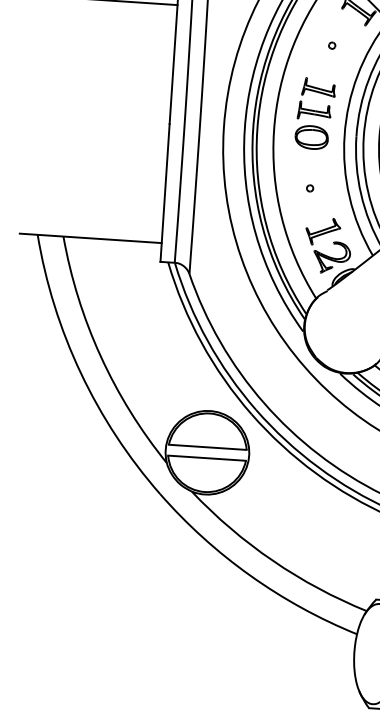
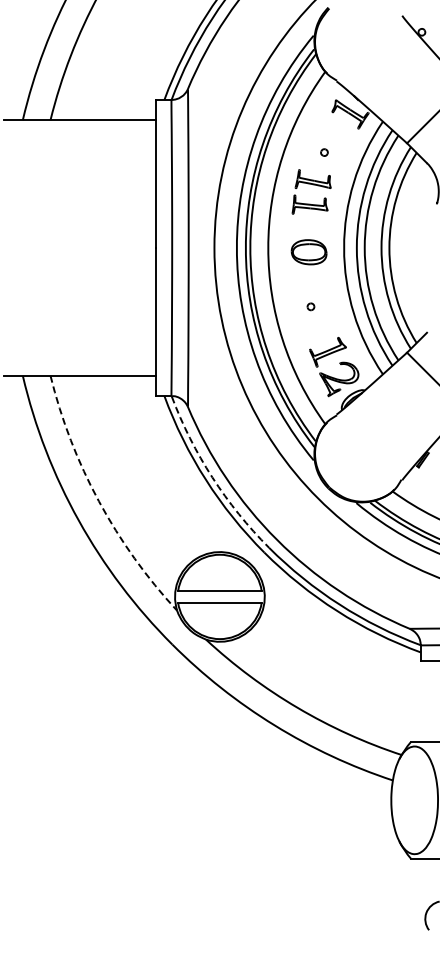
part: (318, 93) -> (313, 185), moved
arc: (207, 341) -> (212, 477), solid -> dashed
arc: (100, 356) -> (98, 501), solid -> dashed

